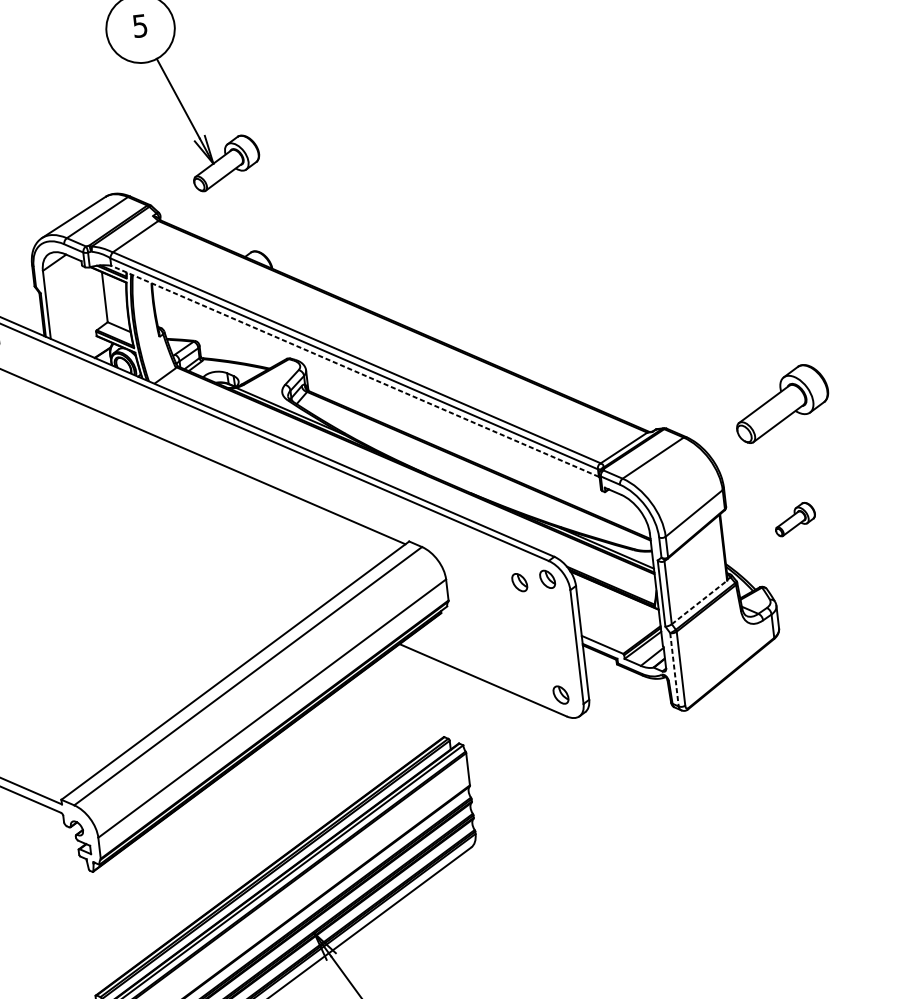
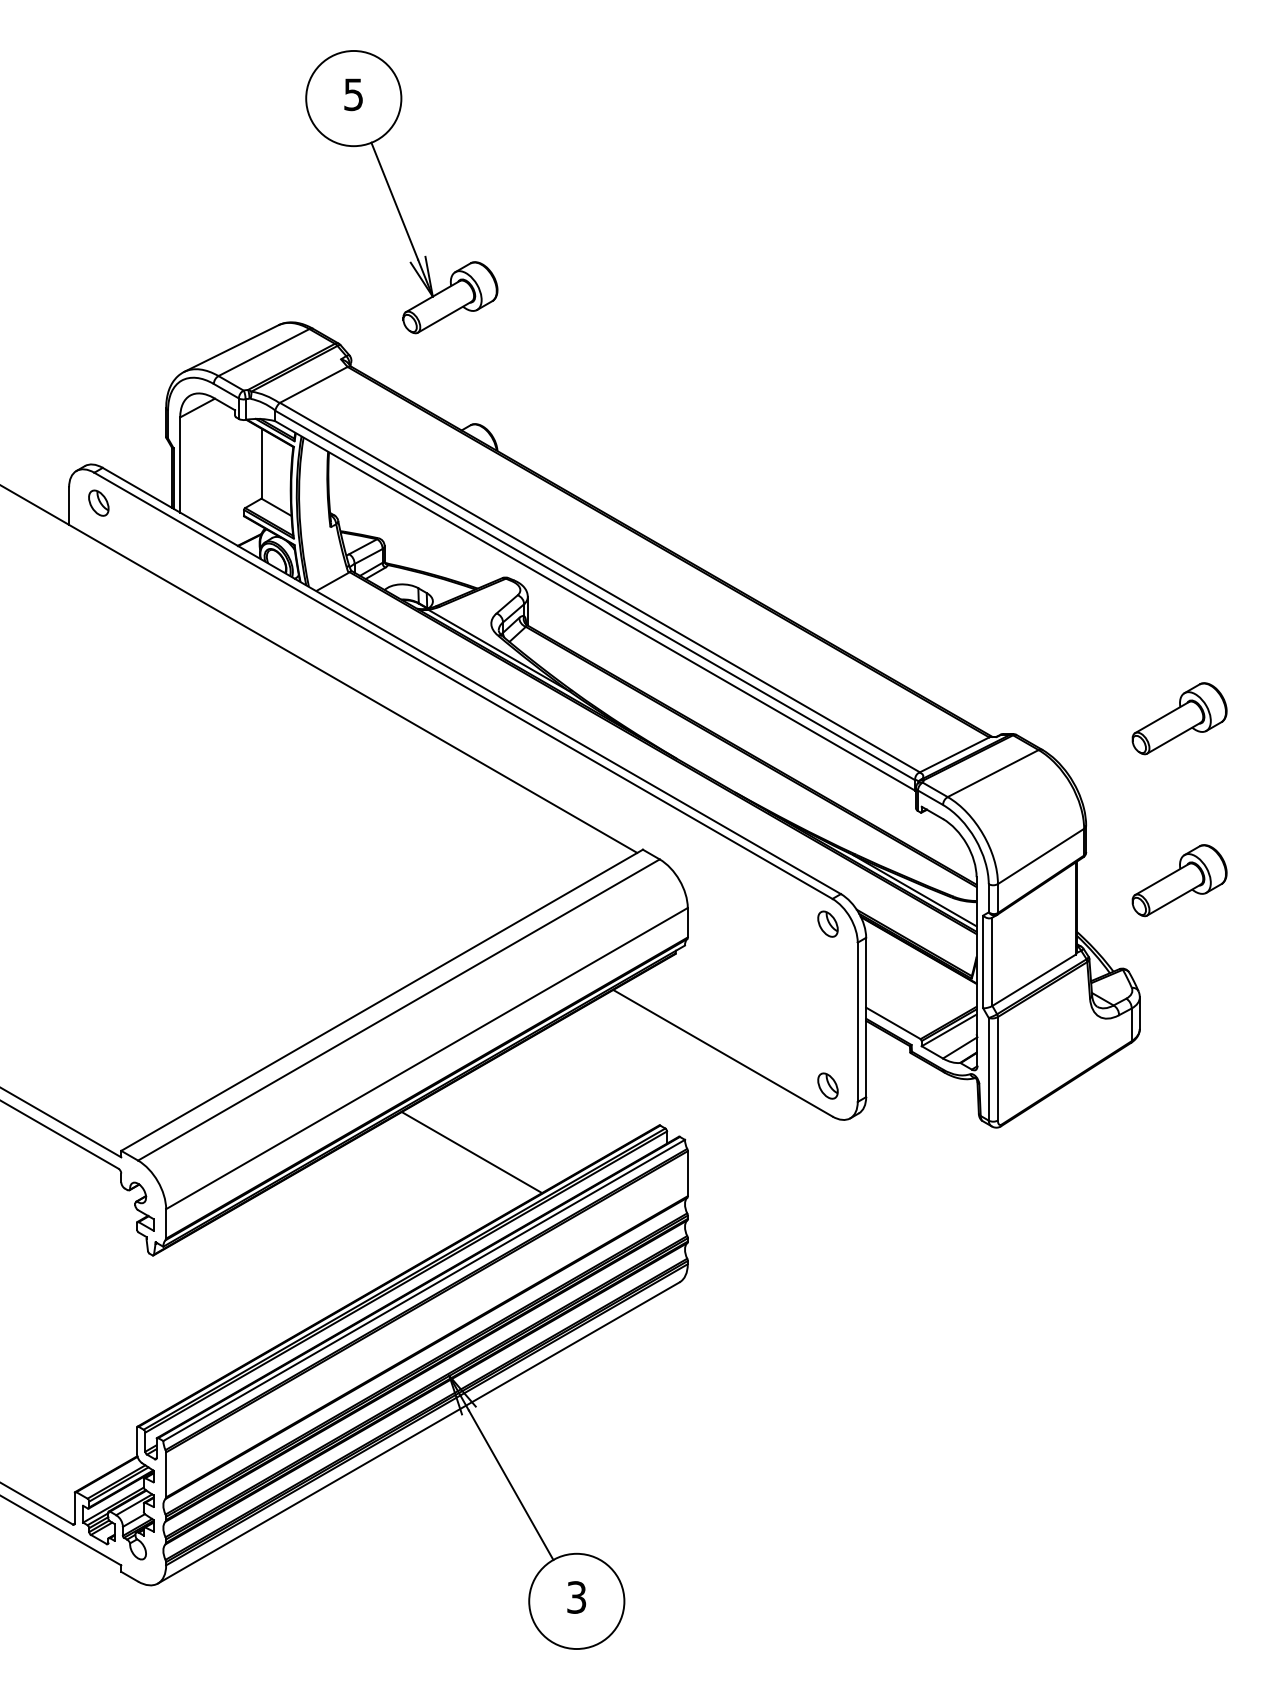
line: (354, 371) -> (594, 605), dashed -> solid
part: (781, 403) -> (1179, 718), size x0.71
part: (795, 519) -> (1179, 880), size x1.67
part: (519, 582) -> (788, 923), removed
line: (699, 602) -> (1034, 980), dashed -> solid
line: (674, 669) -> (988, 1069), dashed -> solid
line: (311, 771) -> (471, 1152), added

